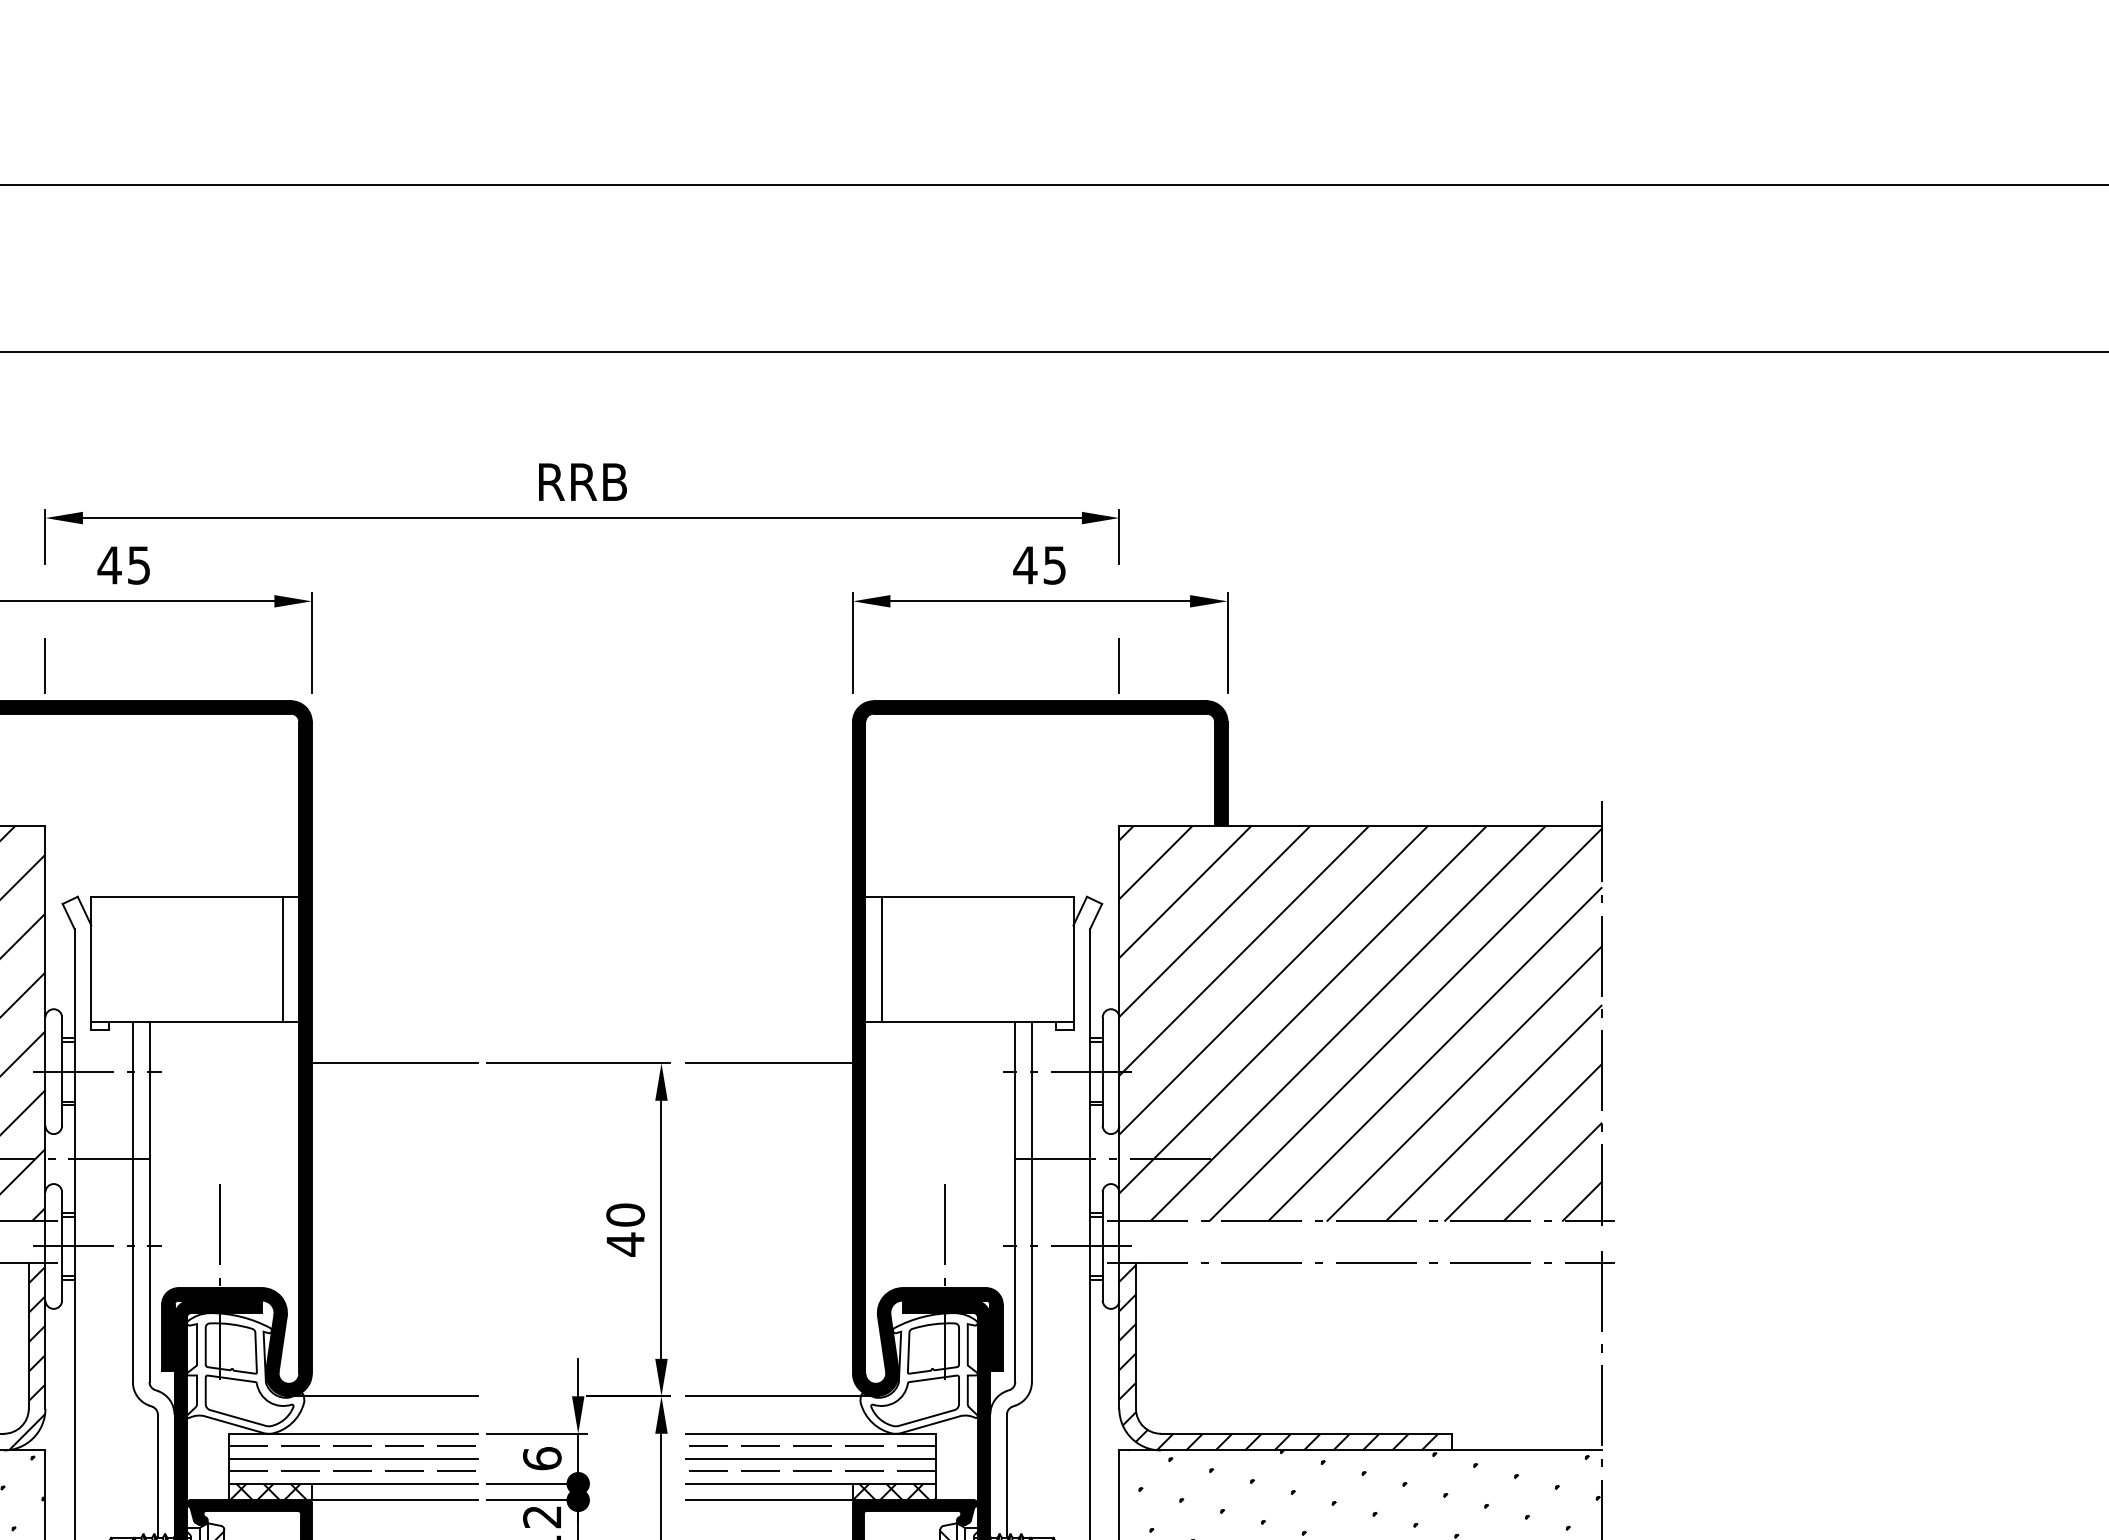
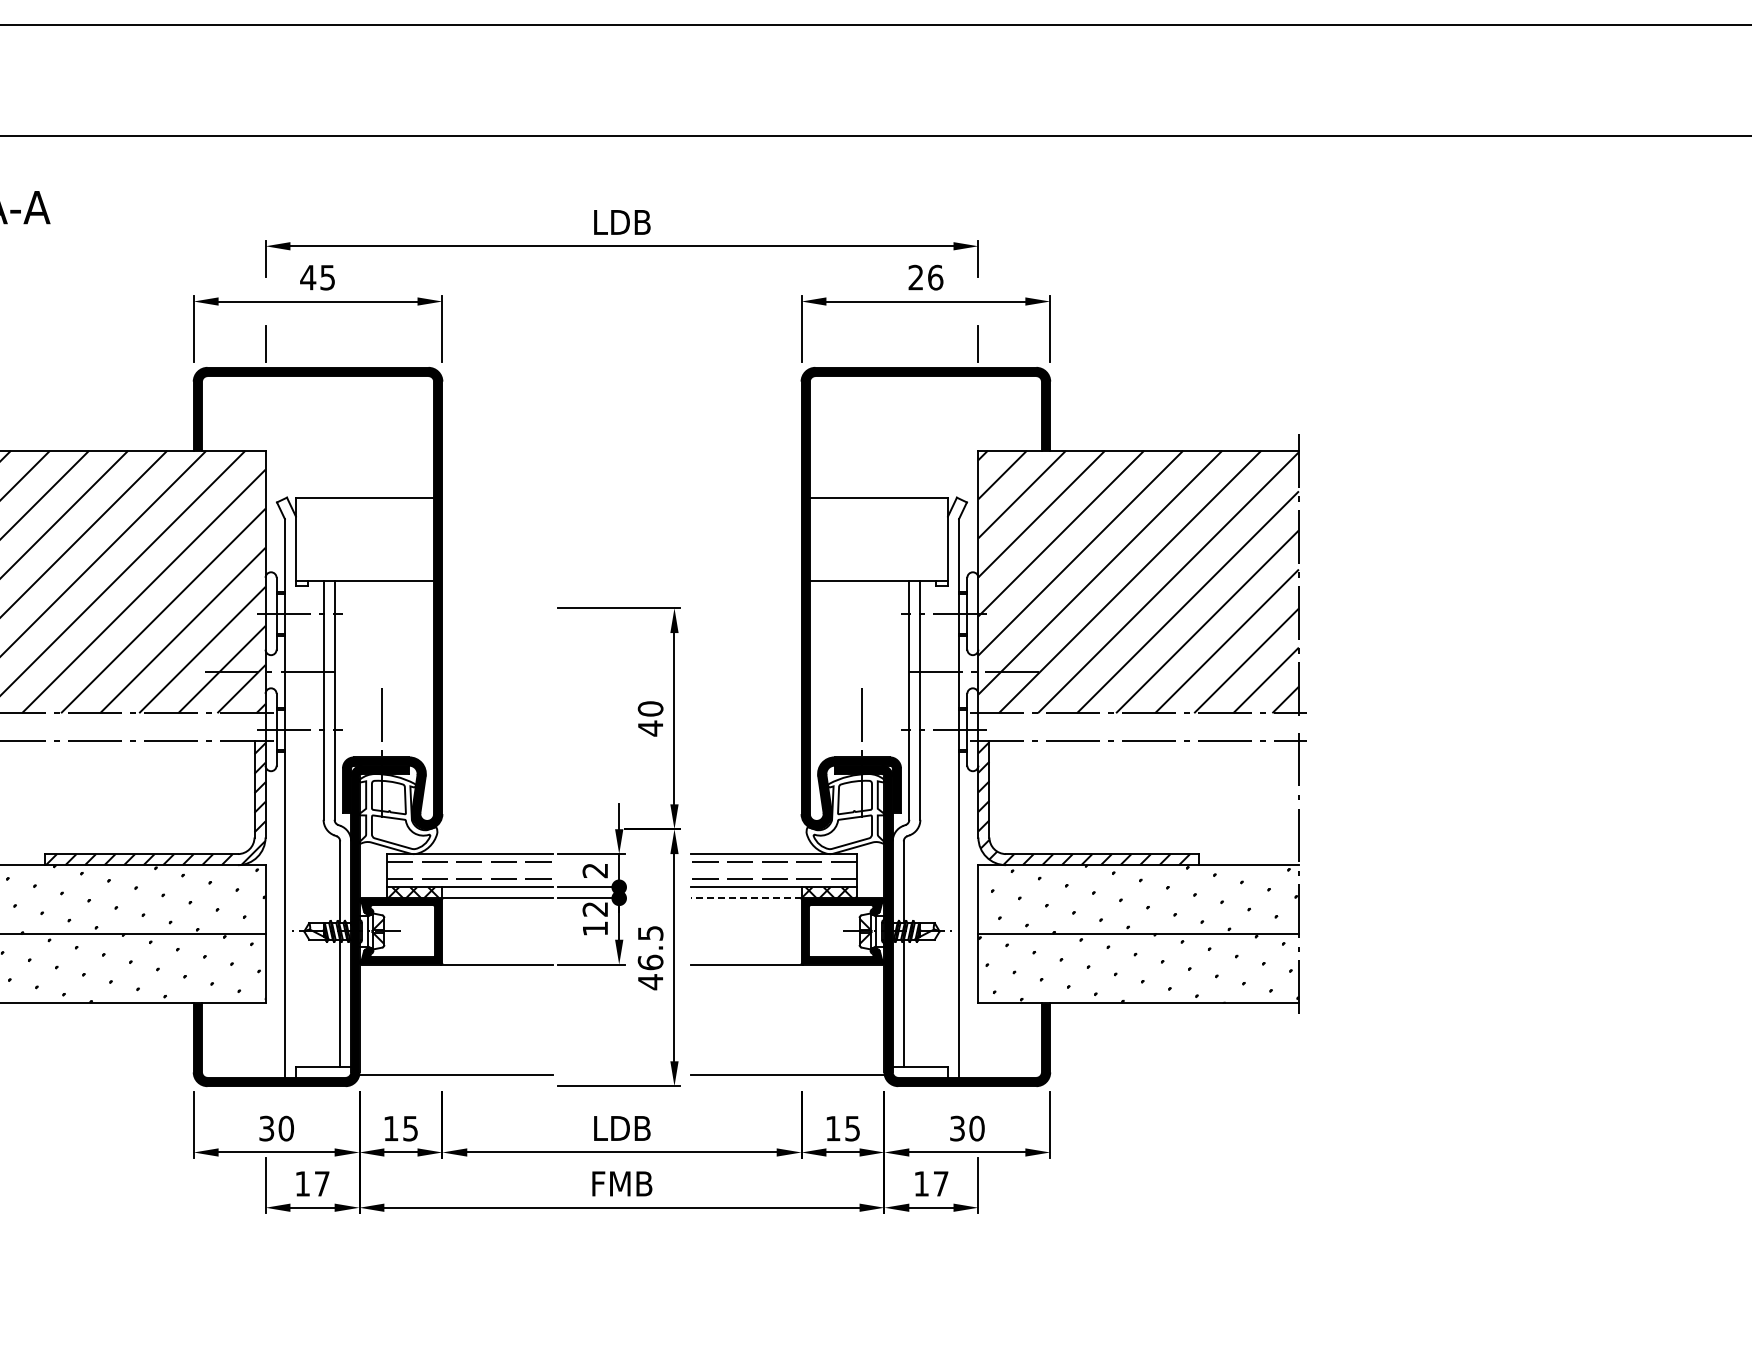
text: (583, 482) -> (622, 222), RRB -> LDB
text: (1039, 565) -> (925, 277), 45 -> 26
line: (283, 958) -> (423, 538), removed
line: (881, 958) -> (820, 538), removed
line: (394, 1063) -> (497, 608), removed
line: (769, 1063) -> (746, 608), removed
line: (382, 1396) -> (489, 829), removed
line: (780, 1396) -> (753, 829), removed
line: (352, 1458) -> (469, 870), removed
text: (542, 1458) -> (595, 870), 6 -> 2
line: (810, 1458) -> (773, 870), removed
line: (768, 1500) -> (745, 898), solid -> dashed

